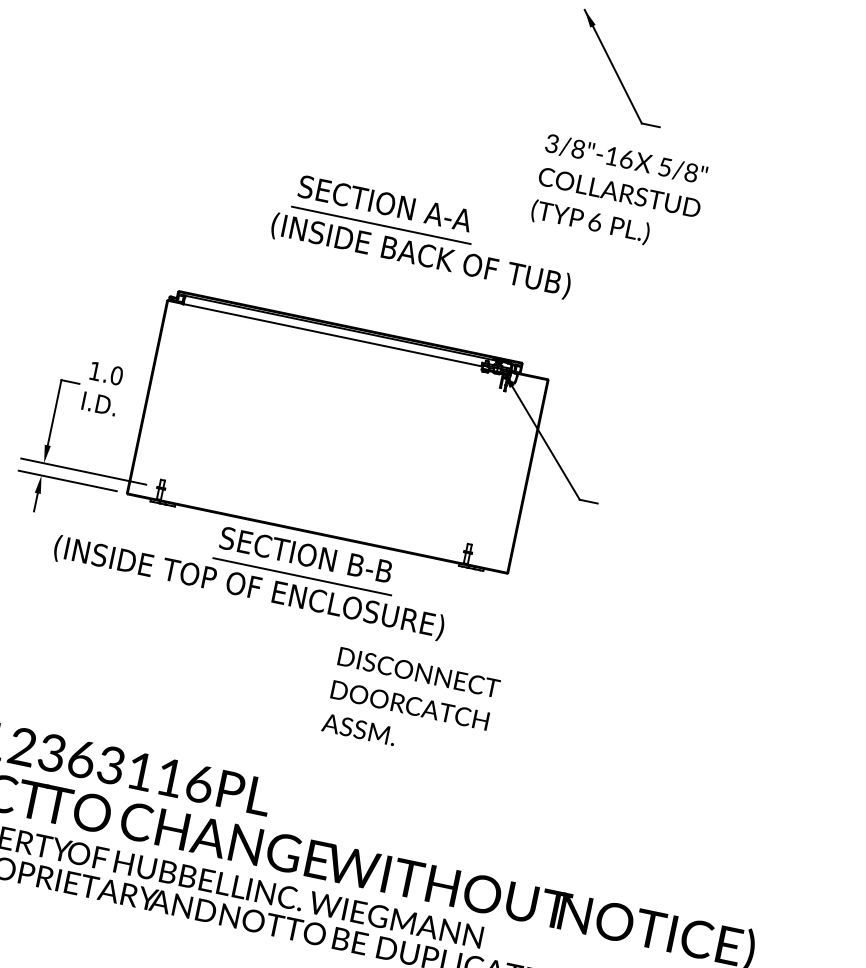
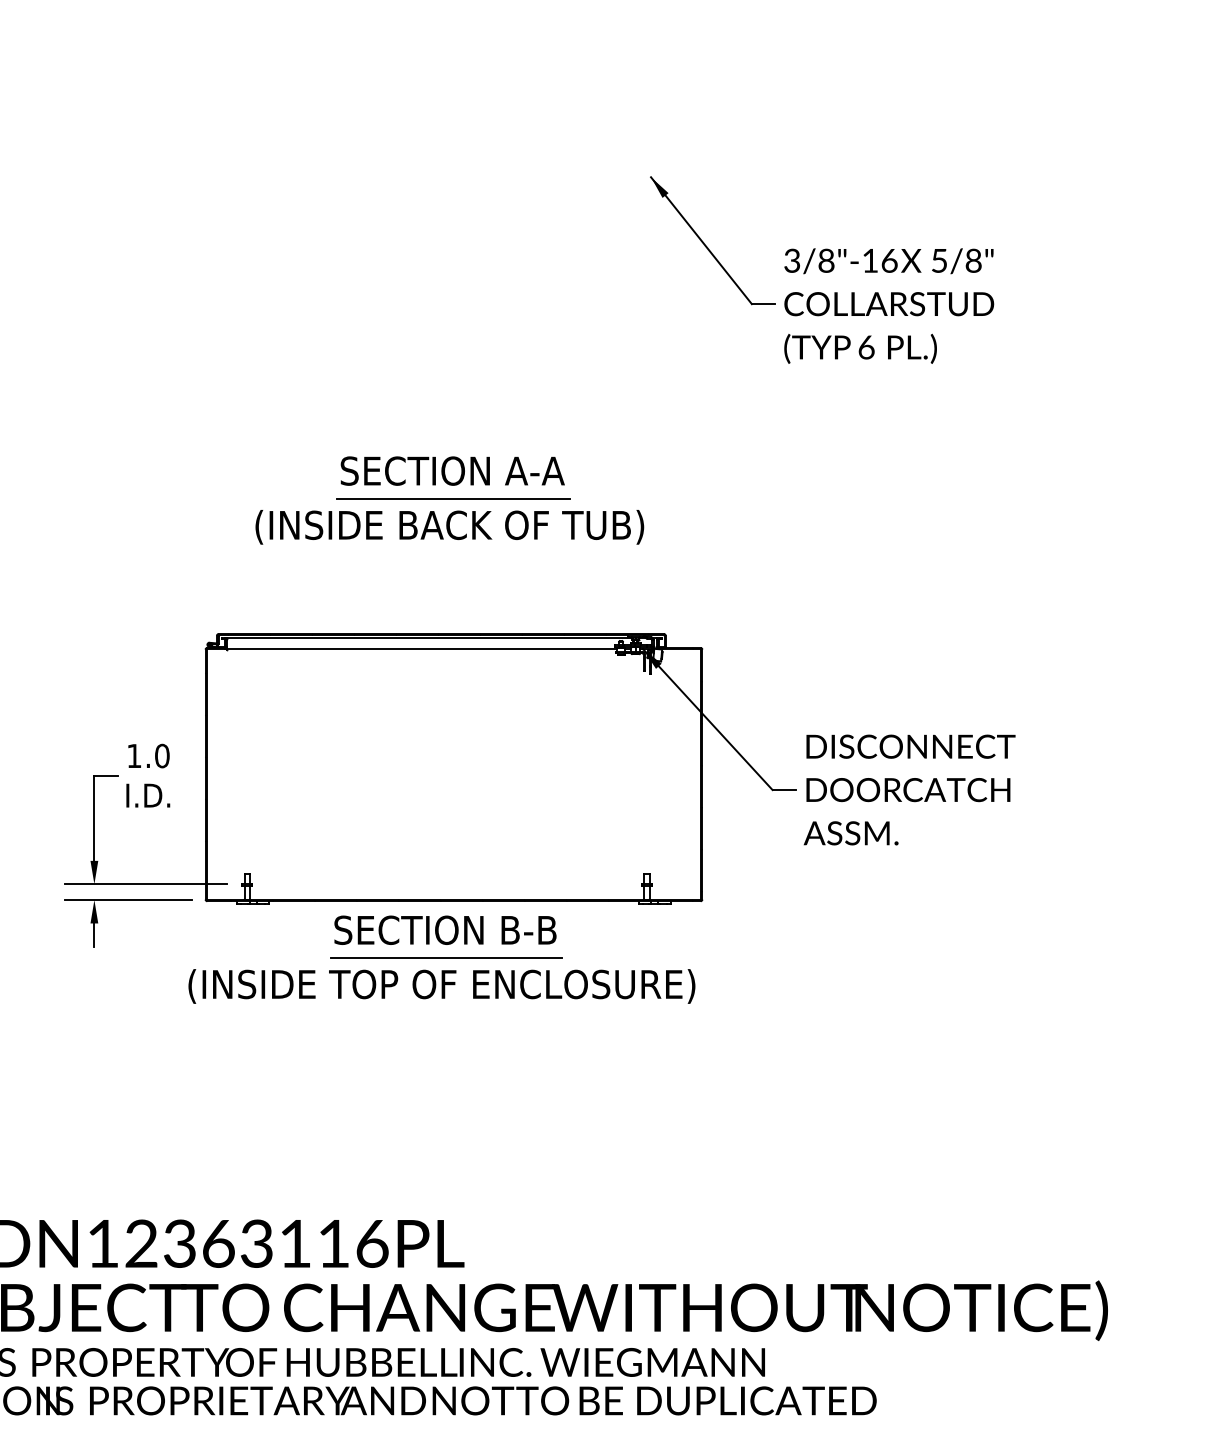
text: (619, 193) -> (889, 305), moved
text: (420, 256) -> (449, 527), moved
text: (248, 588) -> (441, 986), moved
text: (411, 705) -> (909, 789), moved

